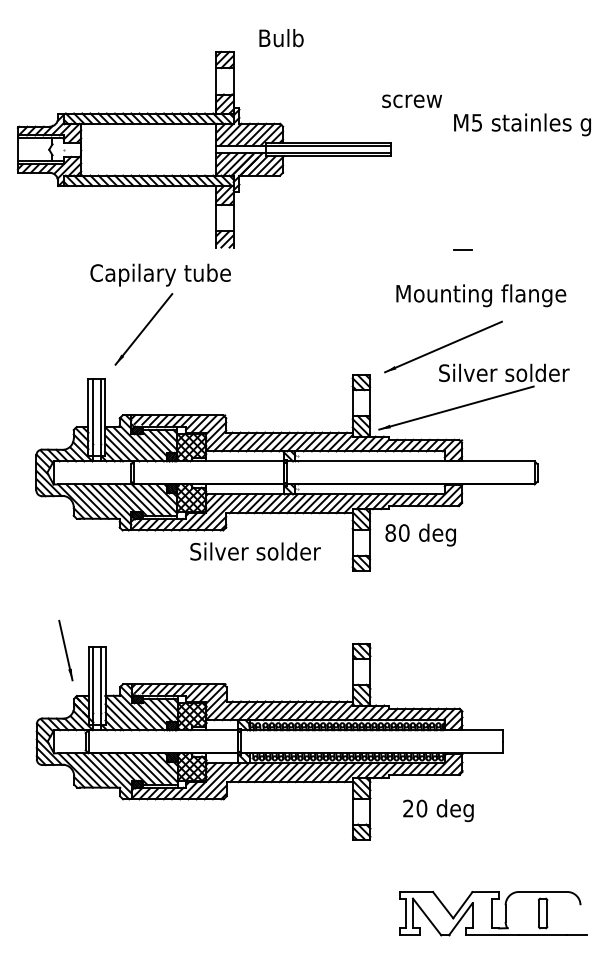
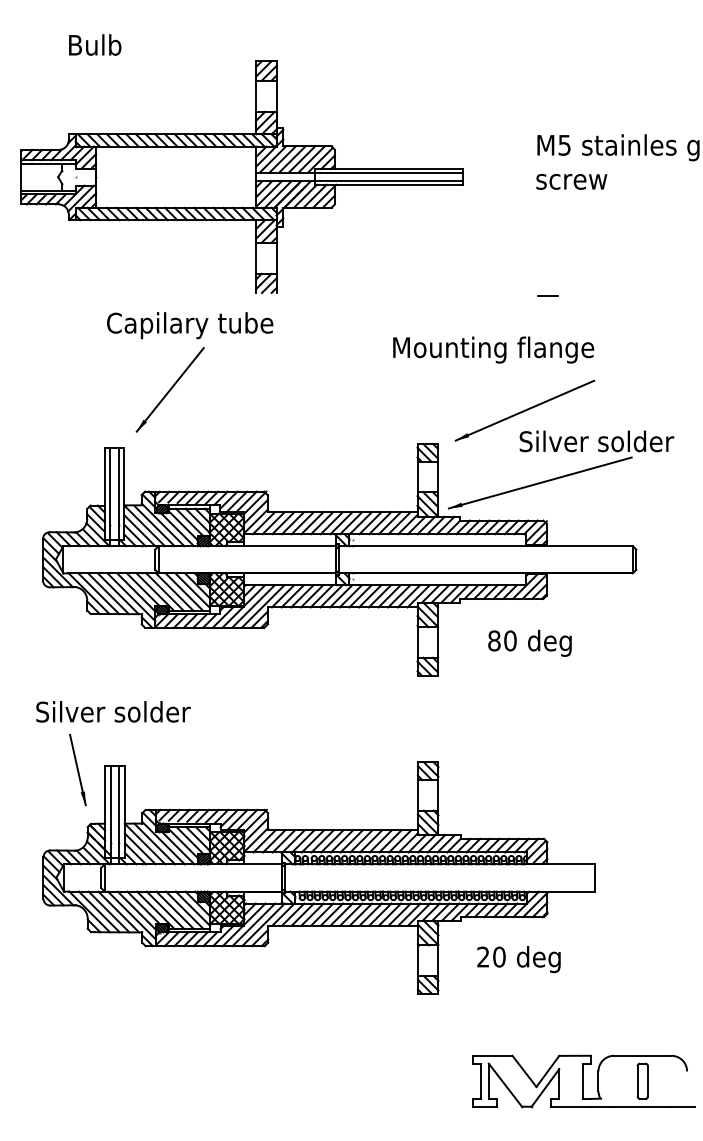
text: (281, 37) -> (95, 44), moved
text: (411, 100) -> (571, 181), moved
text: (481, 295) -> (493, 349), moved
text: (420, 534) -> (529, 642), moved
text: (255, 551) -> (113, 711), moved

